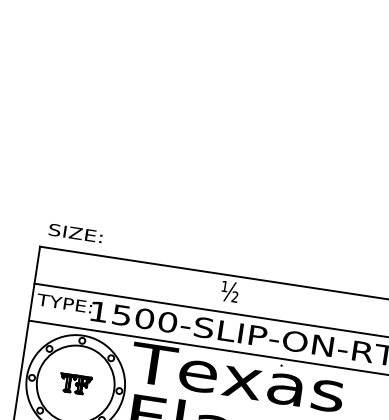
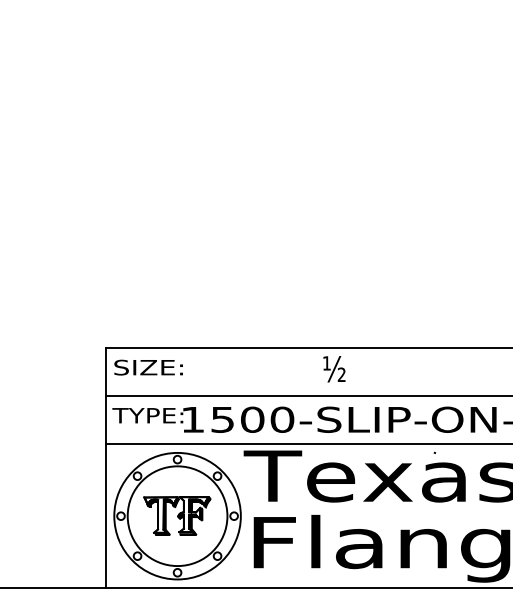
text: (75, 233) -> (148, 367), moved
text: (230, 292) -> (334, 369), moved
part: (75, 383) -> (177, 515), size x1.67

